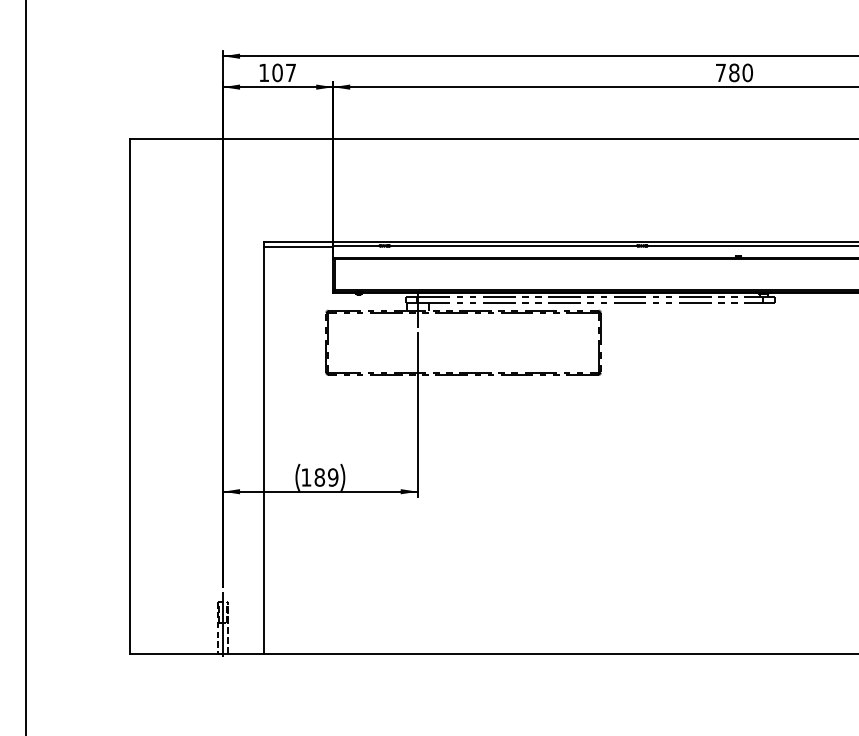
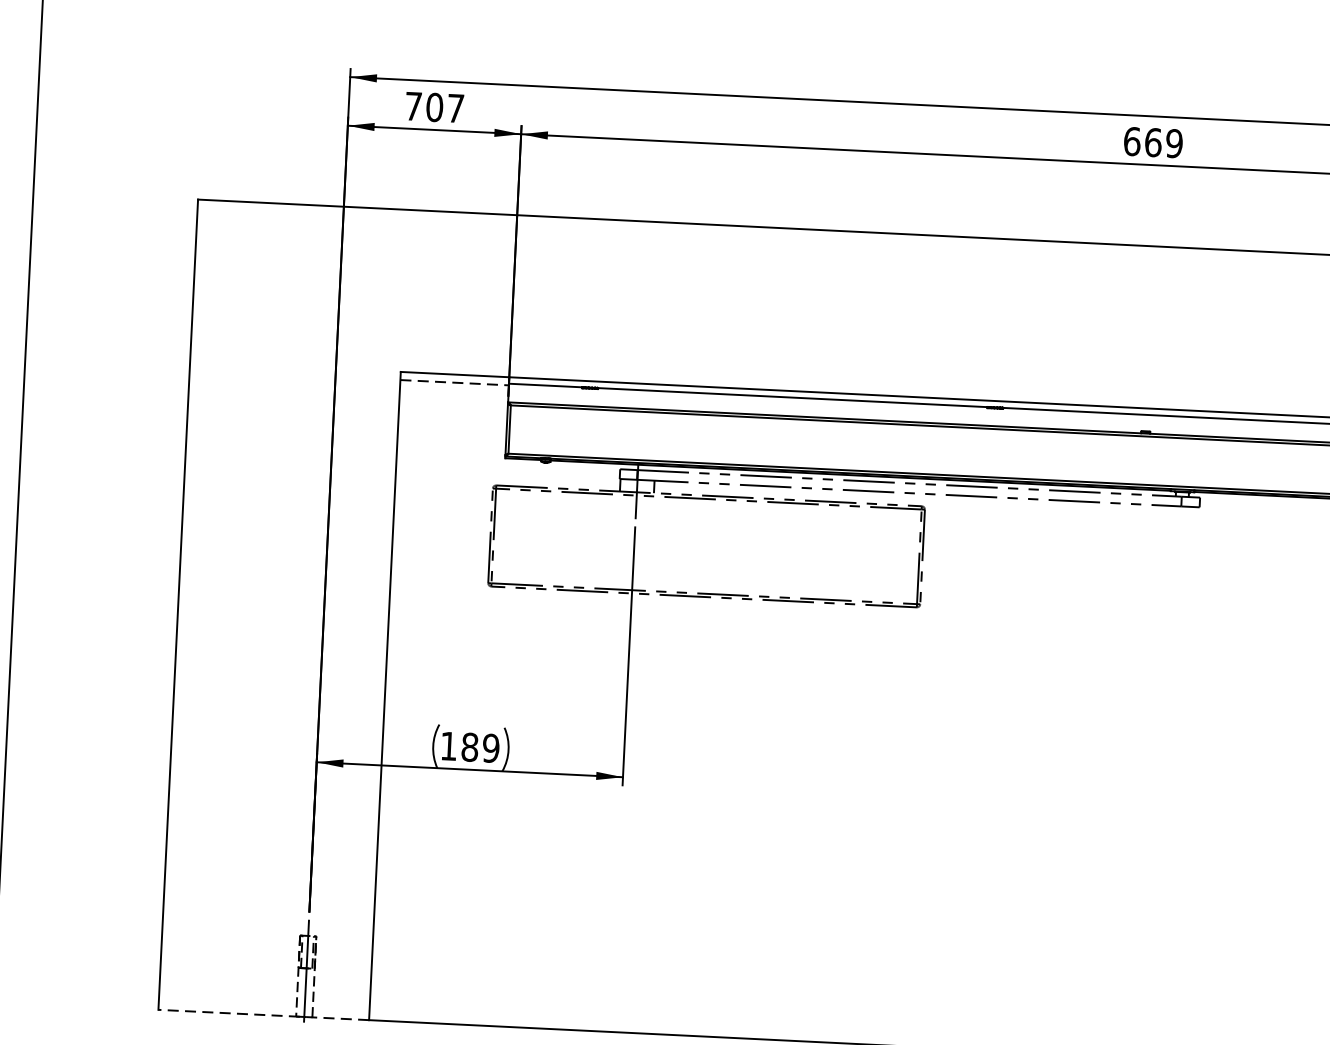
text: (264, 72) -> (414, 105), 107 -> 707
text: (733, 72) -> (1152, 141), 780 -> 669
line: (298, 246) -> (454, 382), solid -> dashed
line: (197, 653) -> (264, 1014), solid -> dashed

